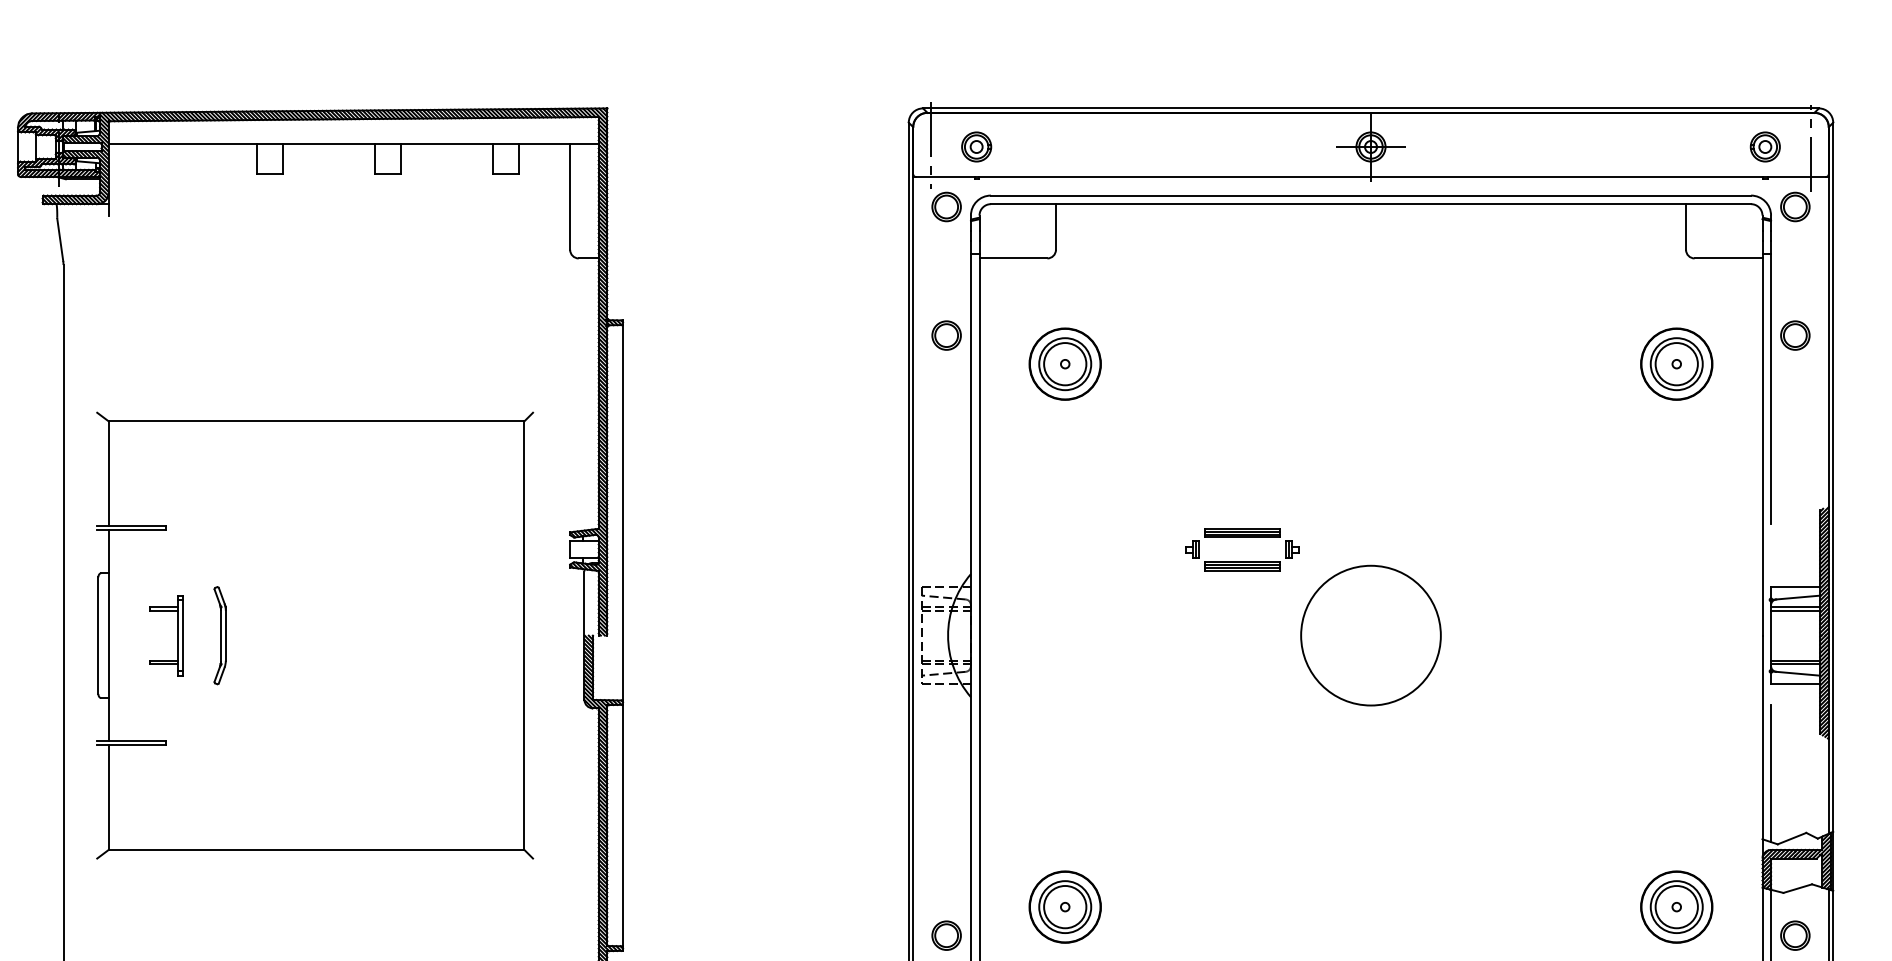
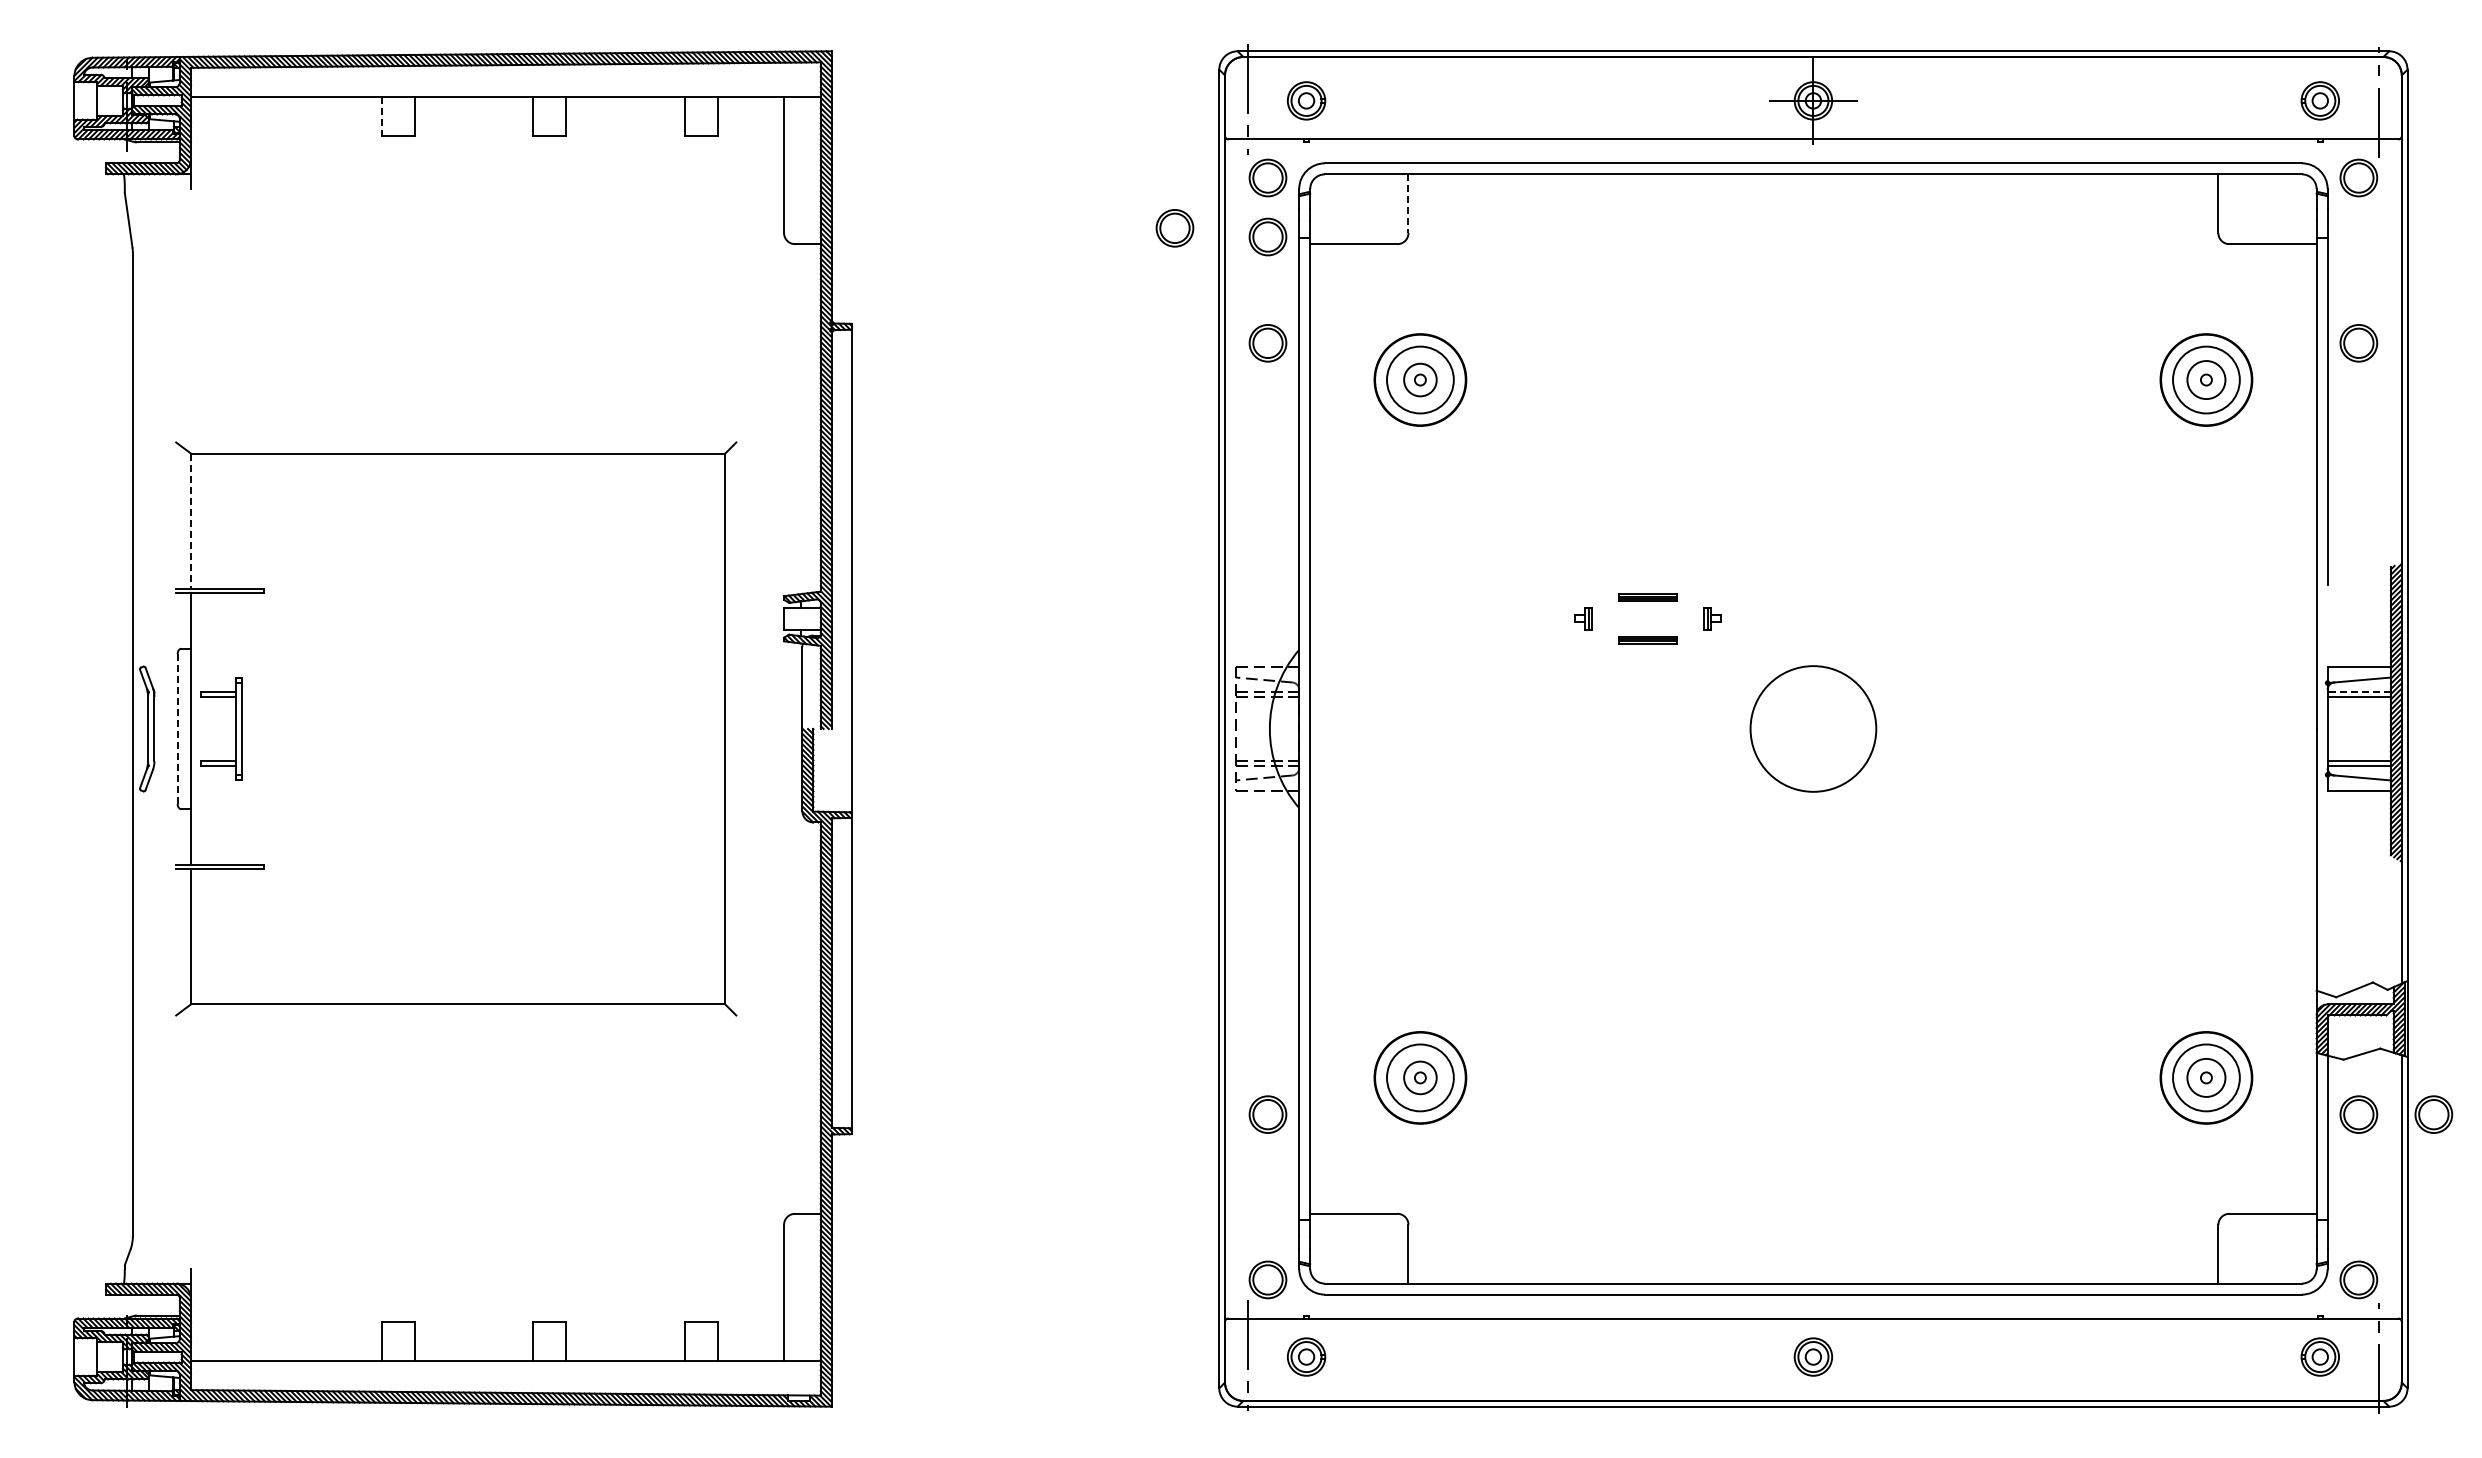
line: (256, 159) -> (381, 117), solid -> dashed
line: (1055, 227) -> (1408, 204), solid -> dashed
part: (873, 246) -> (1174, 228), added
part: (946, 252) -> (1267, 236), added
circle: (1065, 363) -> (1420, 379), size x0.6
circle: (1676, 363) -> (2206, 379), size x0.7
line: (108, 474) -> (190, 521), solid -> dashed
part: (1241, 533) -> (1647, 597), size x0.6
part: (1241, 566) -> (1647, 640), size x0.6
line: (1795, 607) -> (2359, 692), solid -> dashed
part: (177, 635) -> (235, 728), moved
part: (220, 635) -> (147, 728), moved
circle: (1371, 635) -> (1813, 728), size x0.7
line: (98, 636) -> (177, 729), solid -> dashed
line: (1770, 773) -> (2327, 906), removed
circle: (1065, 906) -> (1420, 1077), size x0.6
circle: (1676, 906) -> (2206, 1077), size x0.7
part: (1853, 935) -> (2433, 1114), added

